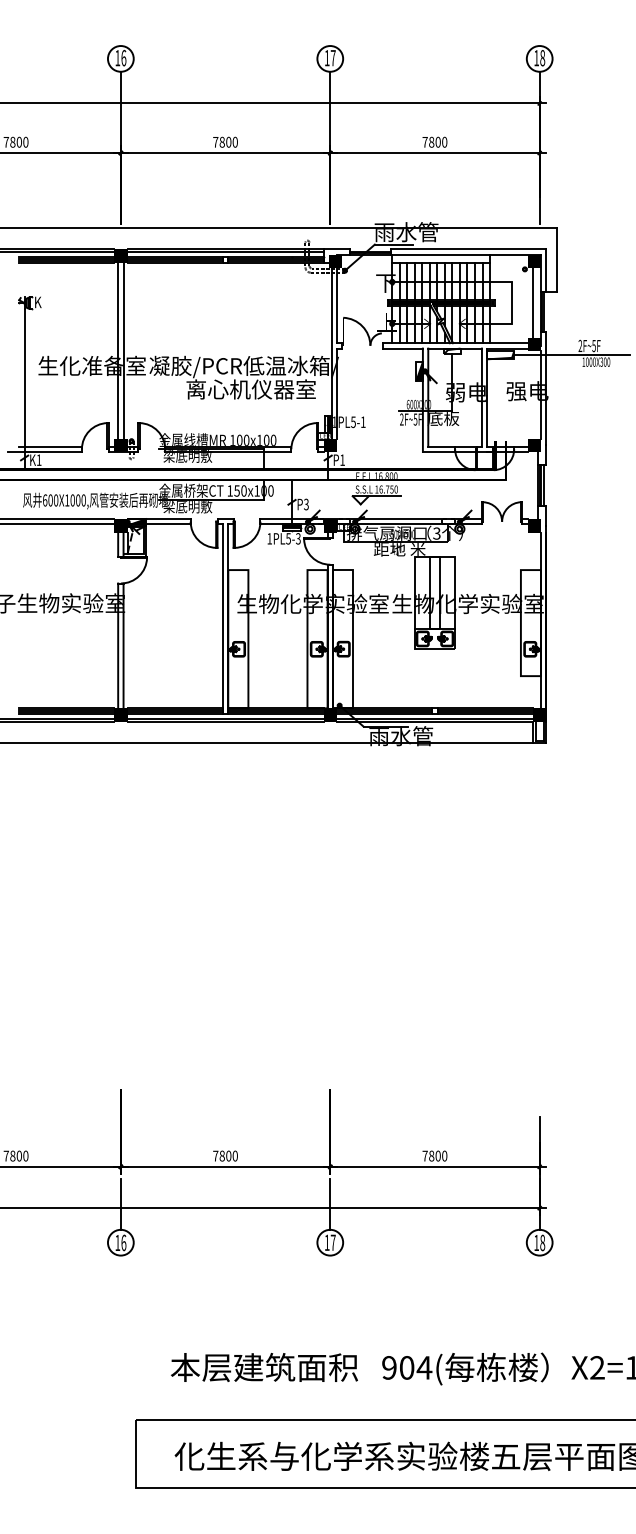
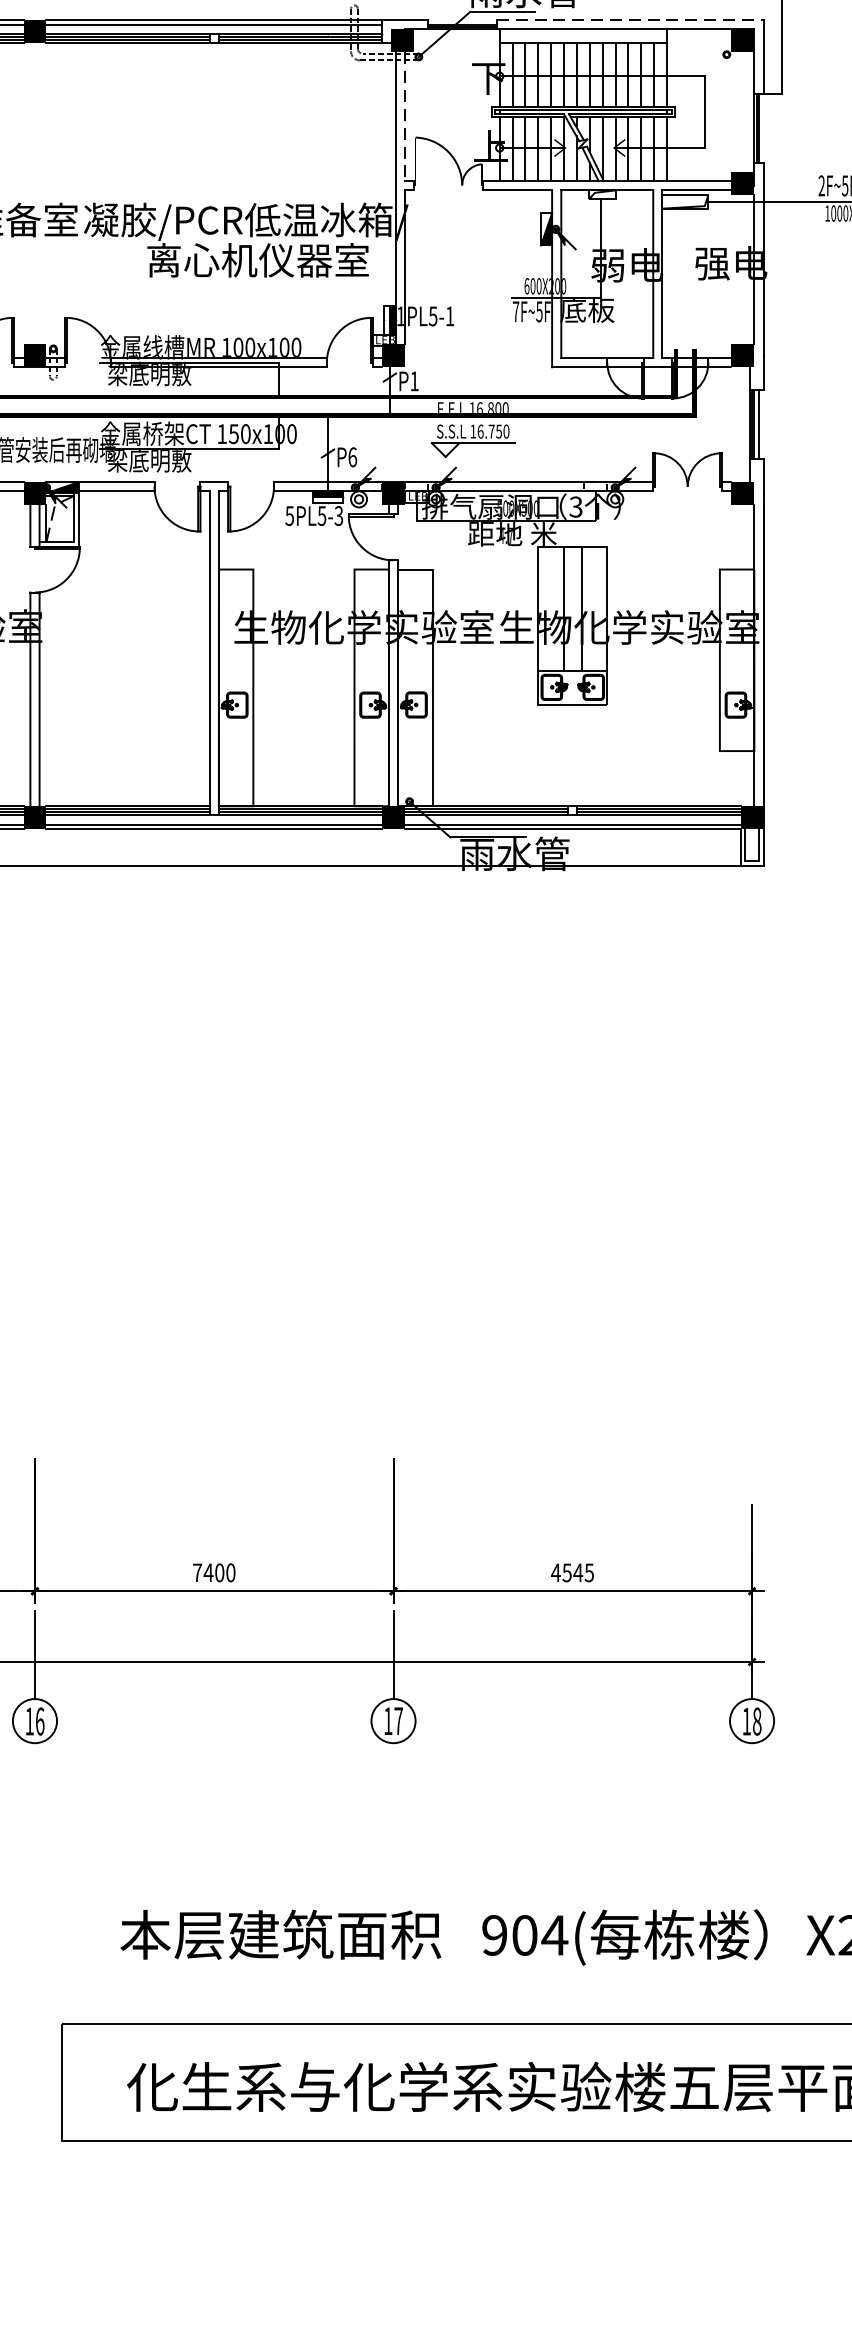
line: (468, 249) -> (630, 20), solid -> dashed
line: (532, 302) -> (739, 111), removed
line: (337, 305) -> (405, 116), solid -> dashed
line: (118, 350) -> (30, 193), removed
line: (123, 350) -> (39, 193), removed
text: (401, 419) -> (515, 311), 2F~5F -> 7F~5F
text: (306, 504) -> (352, 457), P3 -> P6
text: (269, 538) -> (289, 515), 1PL5-3 -> 5PL5-3
text: (222, 1155) -> (208, 1571), 7800 -> 7400
text: (434, 1155) -> (571, 1571), 7800 -> 4545

